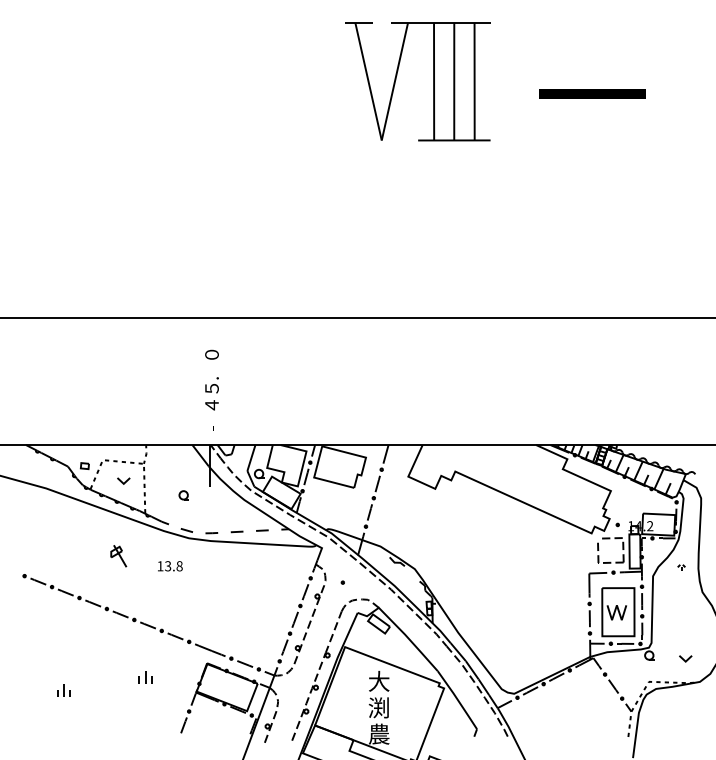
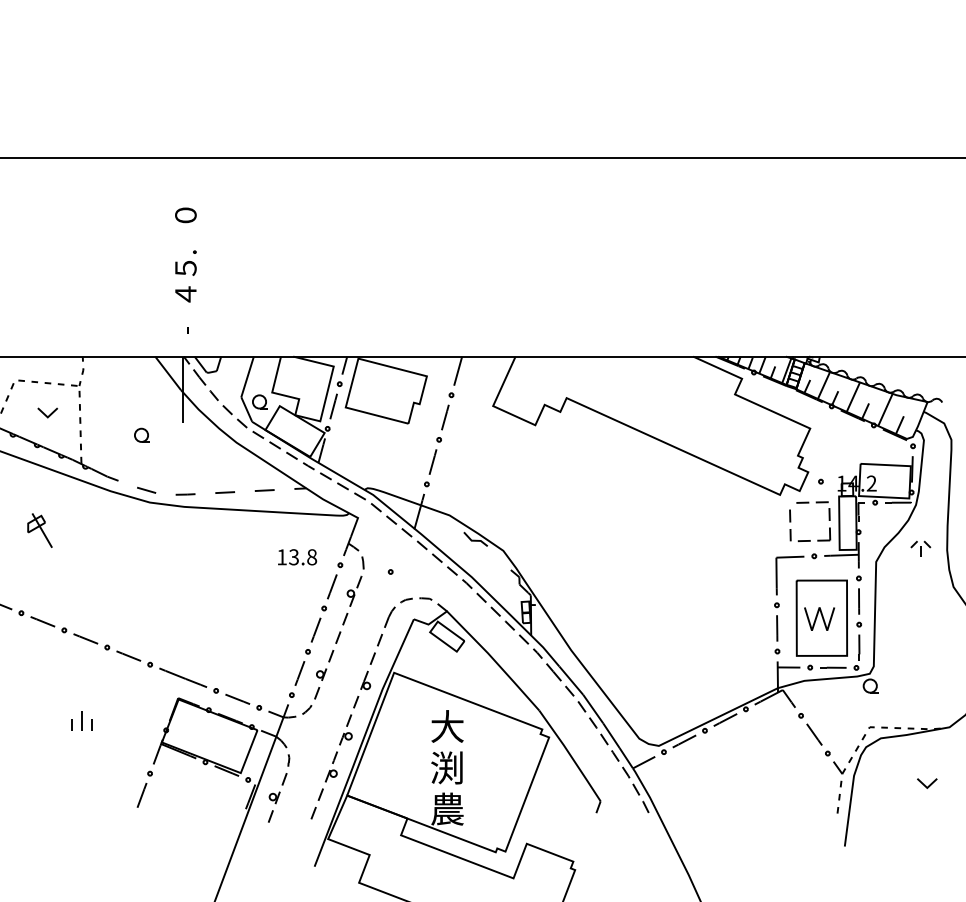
text: (170, 566) -> (297, 557), moved
part: (681, 567) -> (920, 548), size x1.67
part: (685, 658) -> (926, 783), moved

